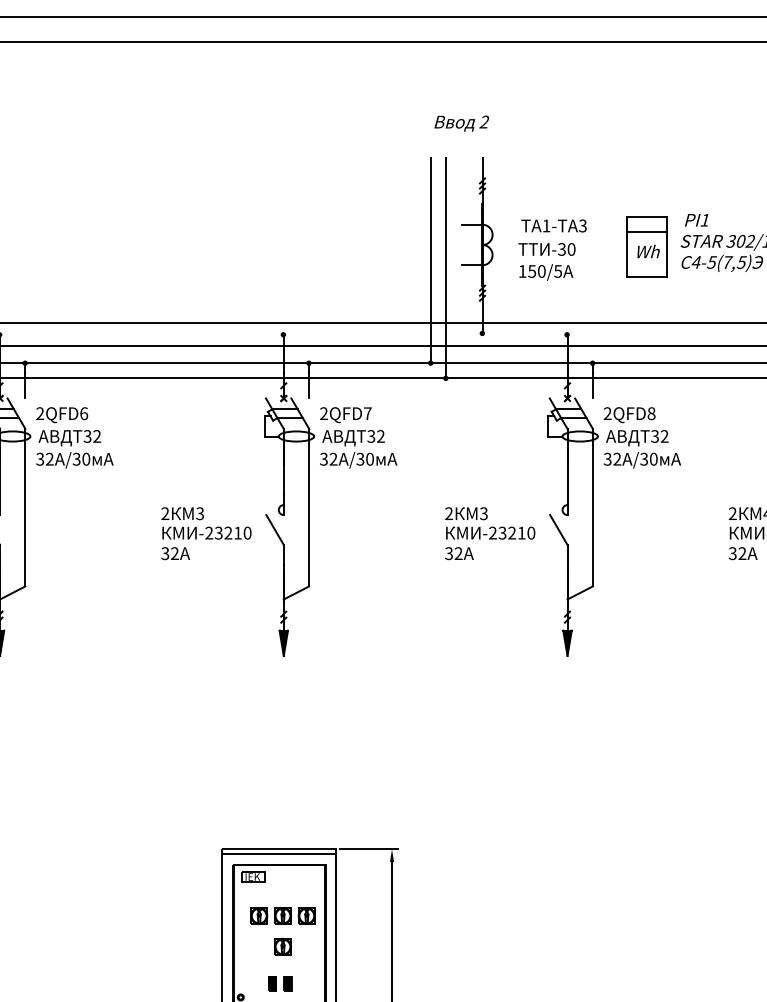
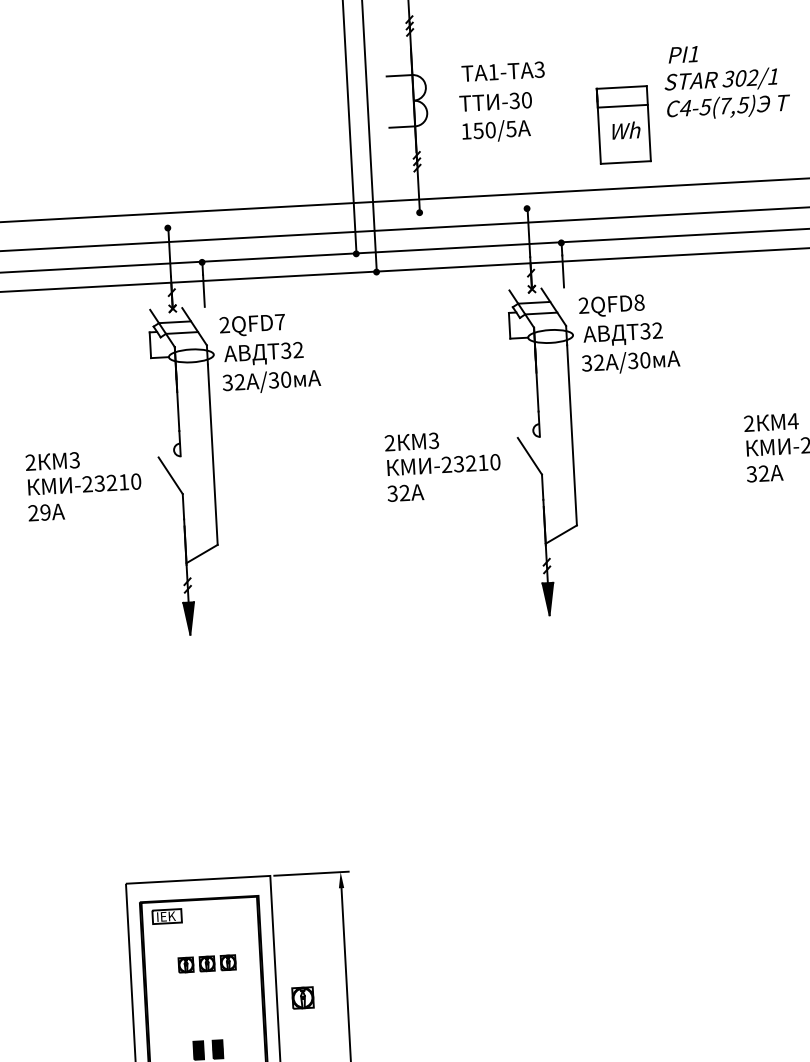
part: (646, 246) -> (623, 124), moved
text: (169, 553) -> (38, 512), 32 -> 29
line: (279, 854) -> (198, 886), removed
part: (282, 915) -> (206, 963), size x0.7
part: (282, 946) -> (302, 997), moved

